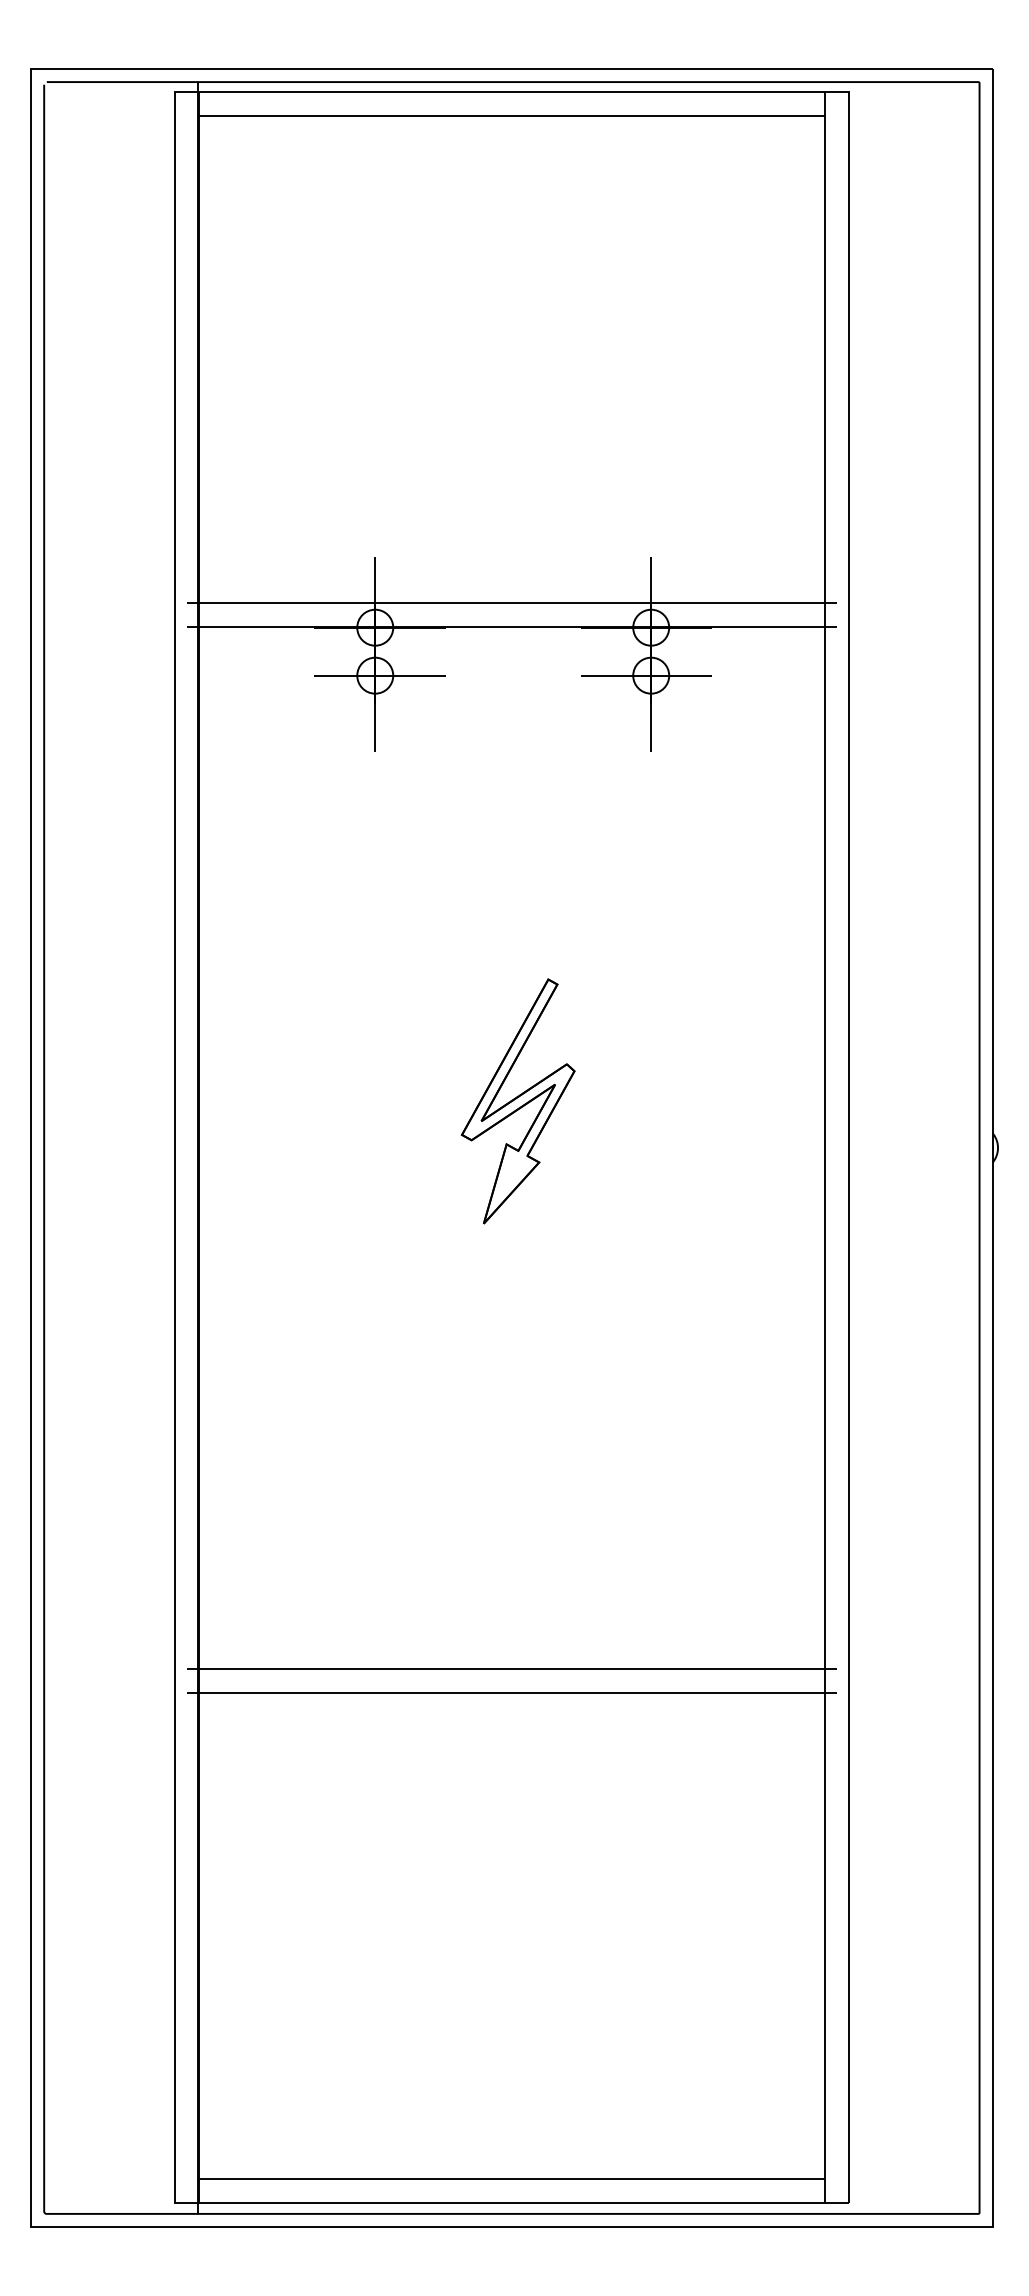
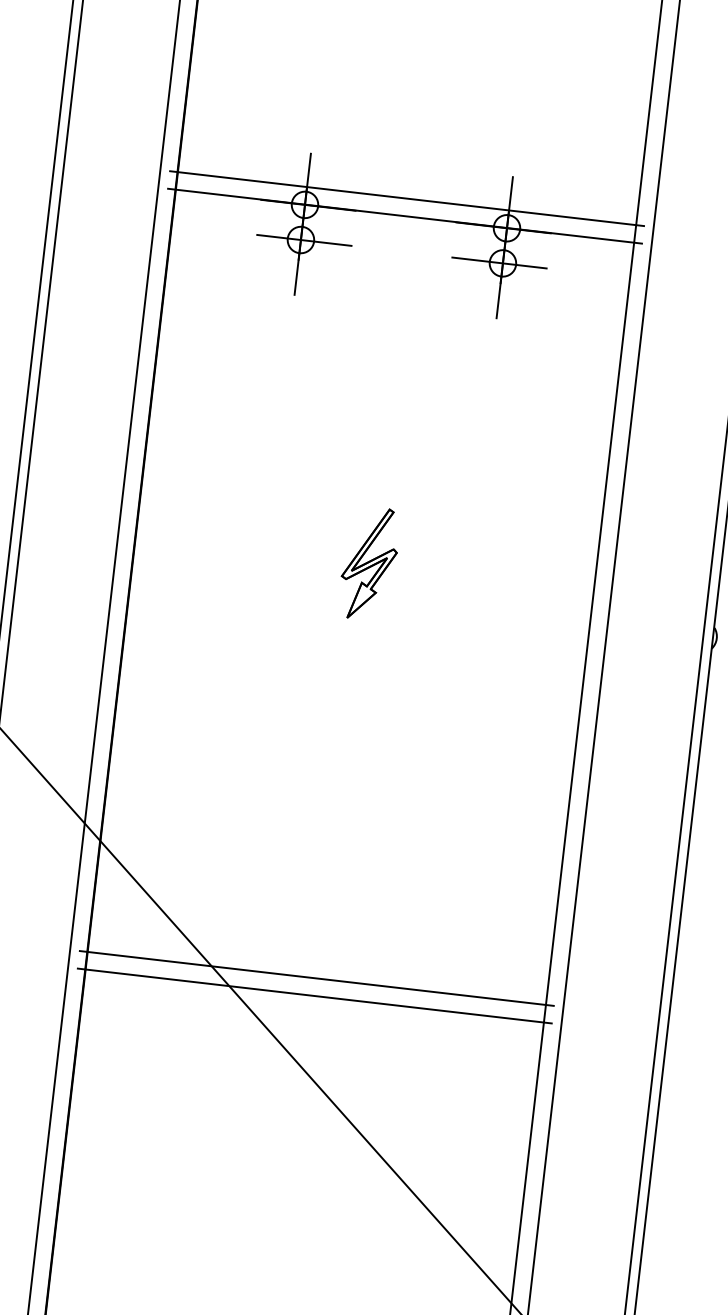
part: (517, 1101) -> (368, 563), size x0.62

